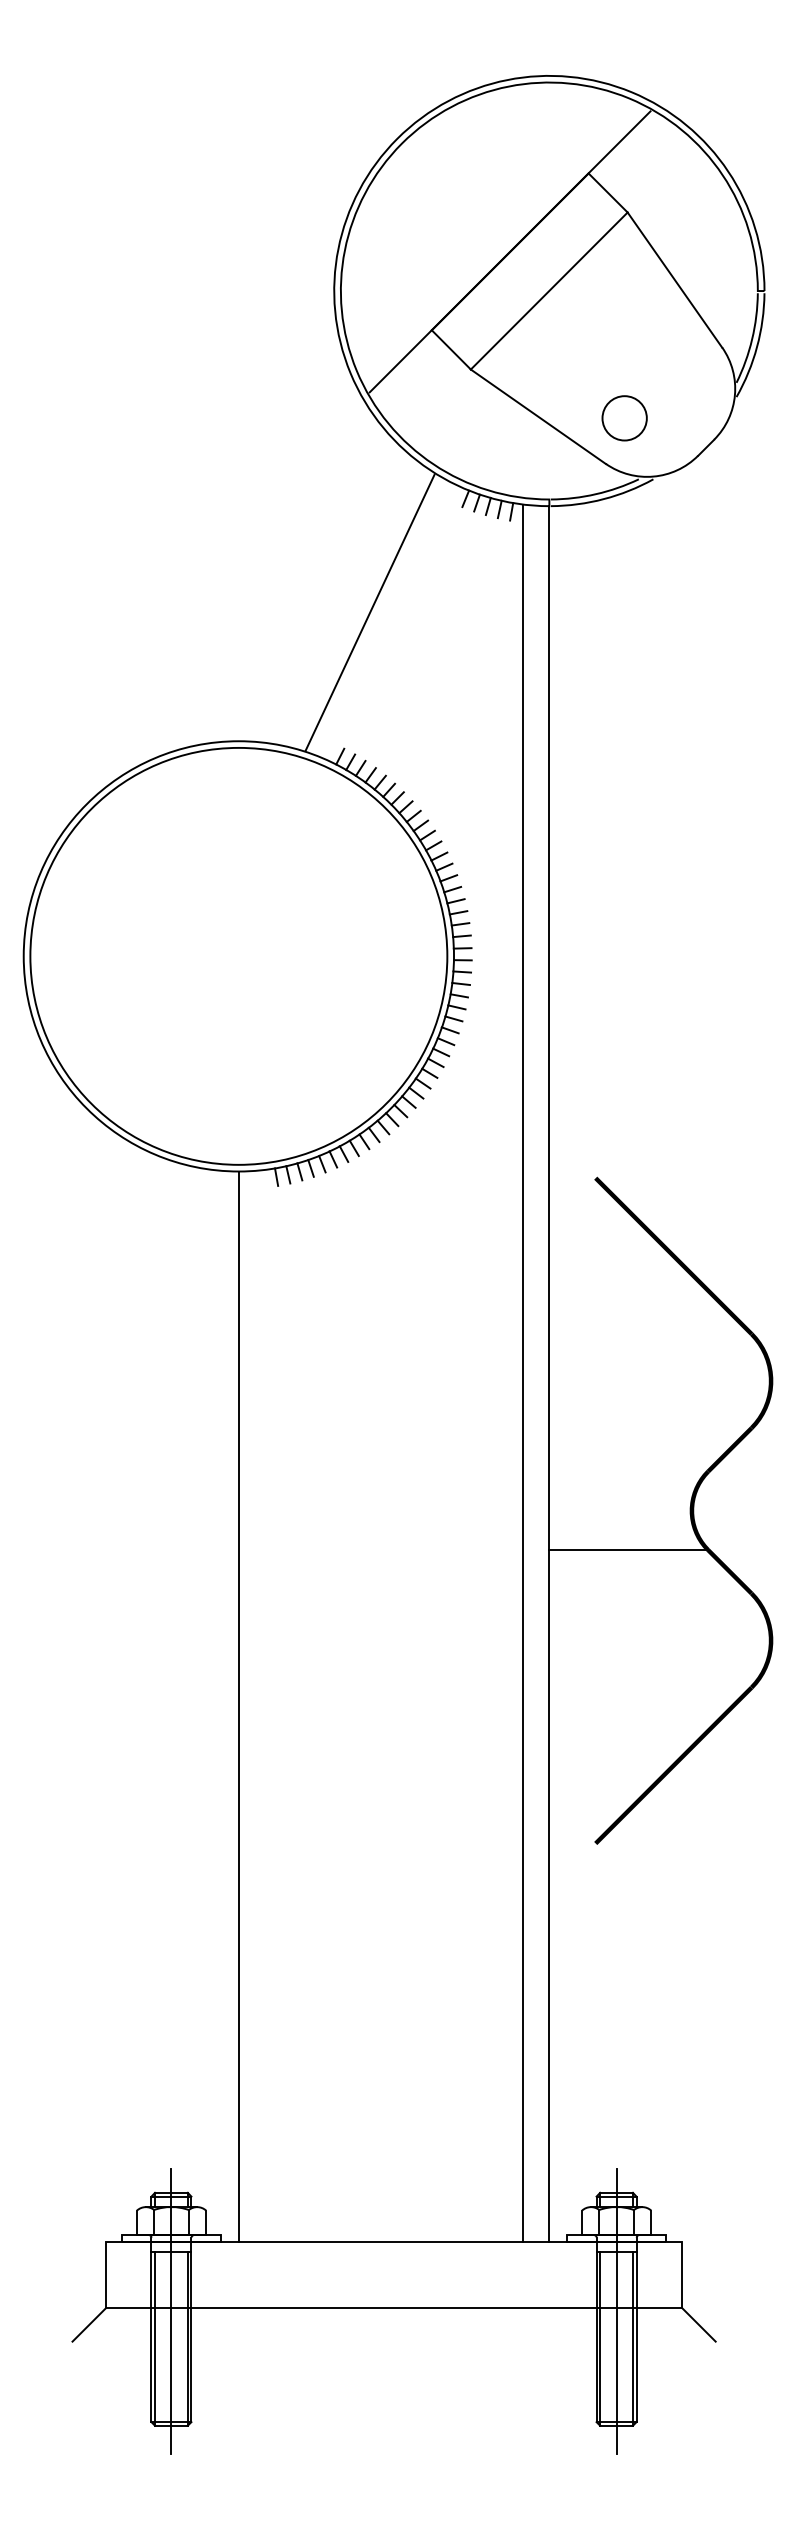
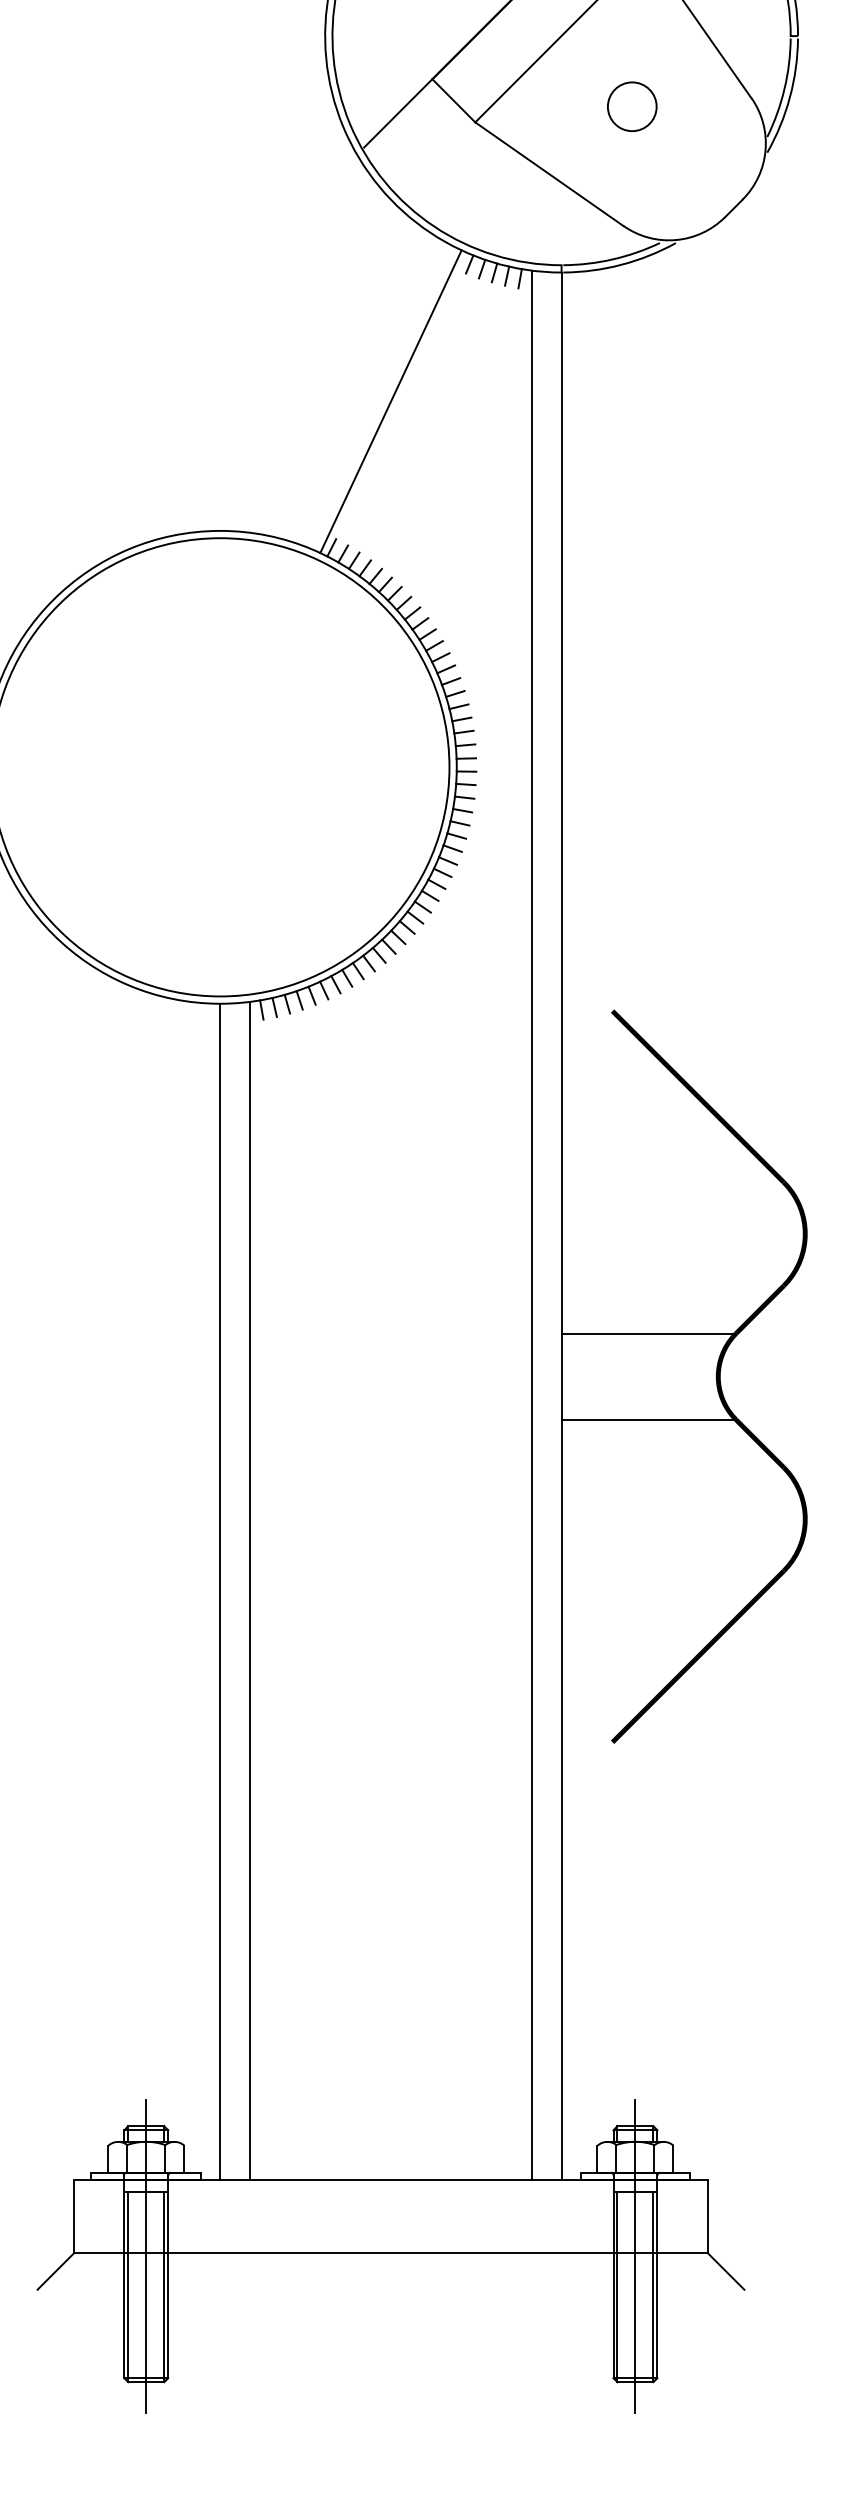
circle: (624, 418) -> (632, 106), moved
line: (369, 612) -> (390, 401), moved
line: (628, 1471) -> (648, 1333), added
line: (265, 1705) -> (249, 1590), added

